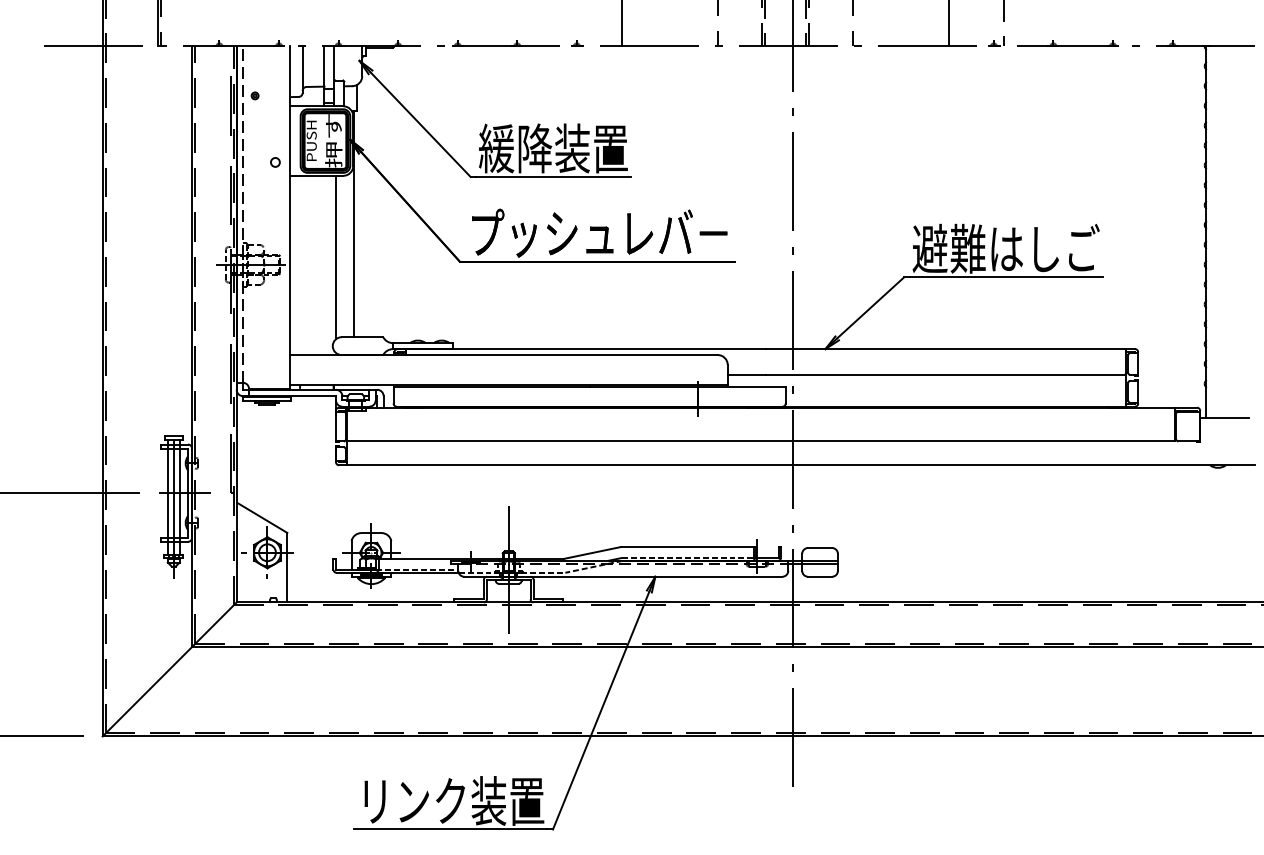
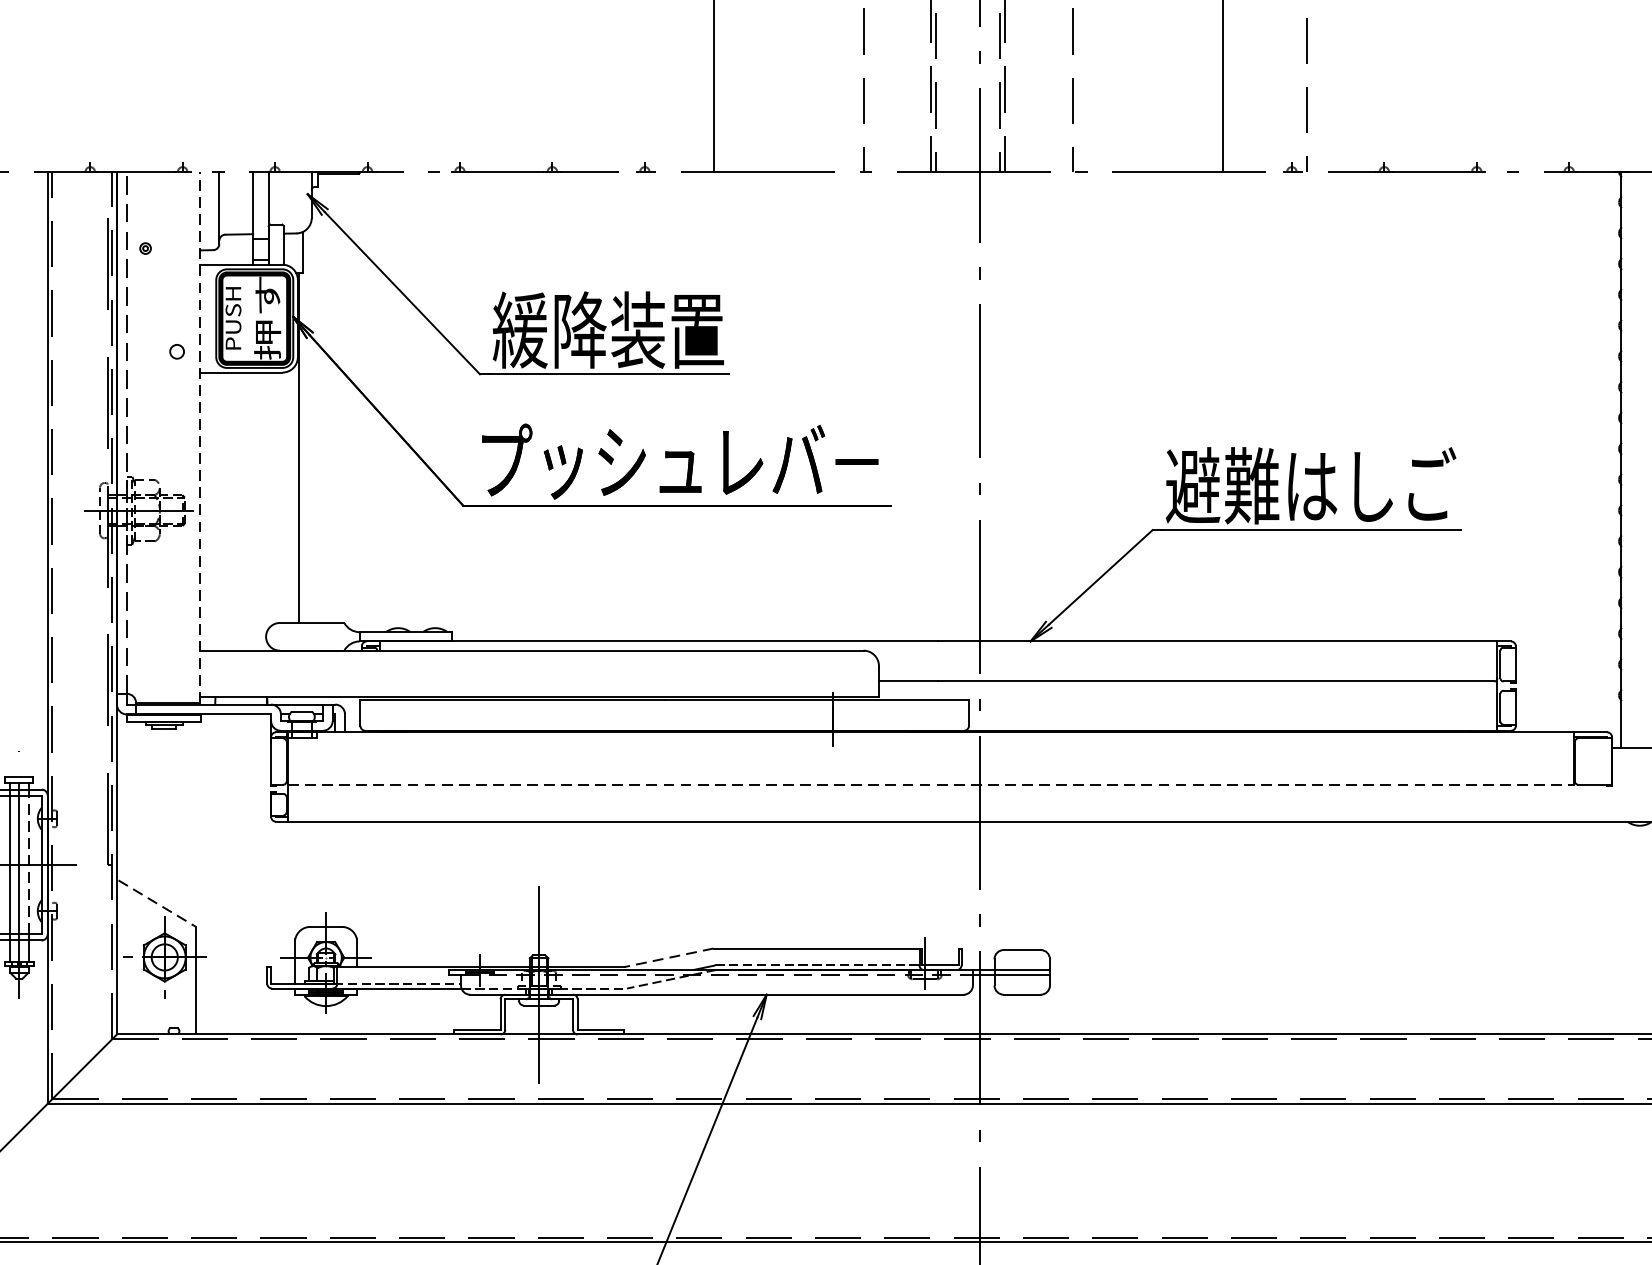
line: (290, 217) -> (200, 437), solid -> dashed
line: (335, 257) -> (270, 499), removed
line: (761, 441) -> (931, 784), solid -> dashed
line: (179, 493) -> (28, 865), solid -> dashed
line: (262, 518) -> (157, 904), solid -> dashed
line: (592, 553) -> (669, 958), solid -> dashed

